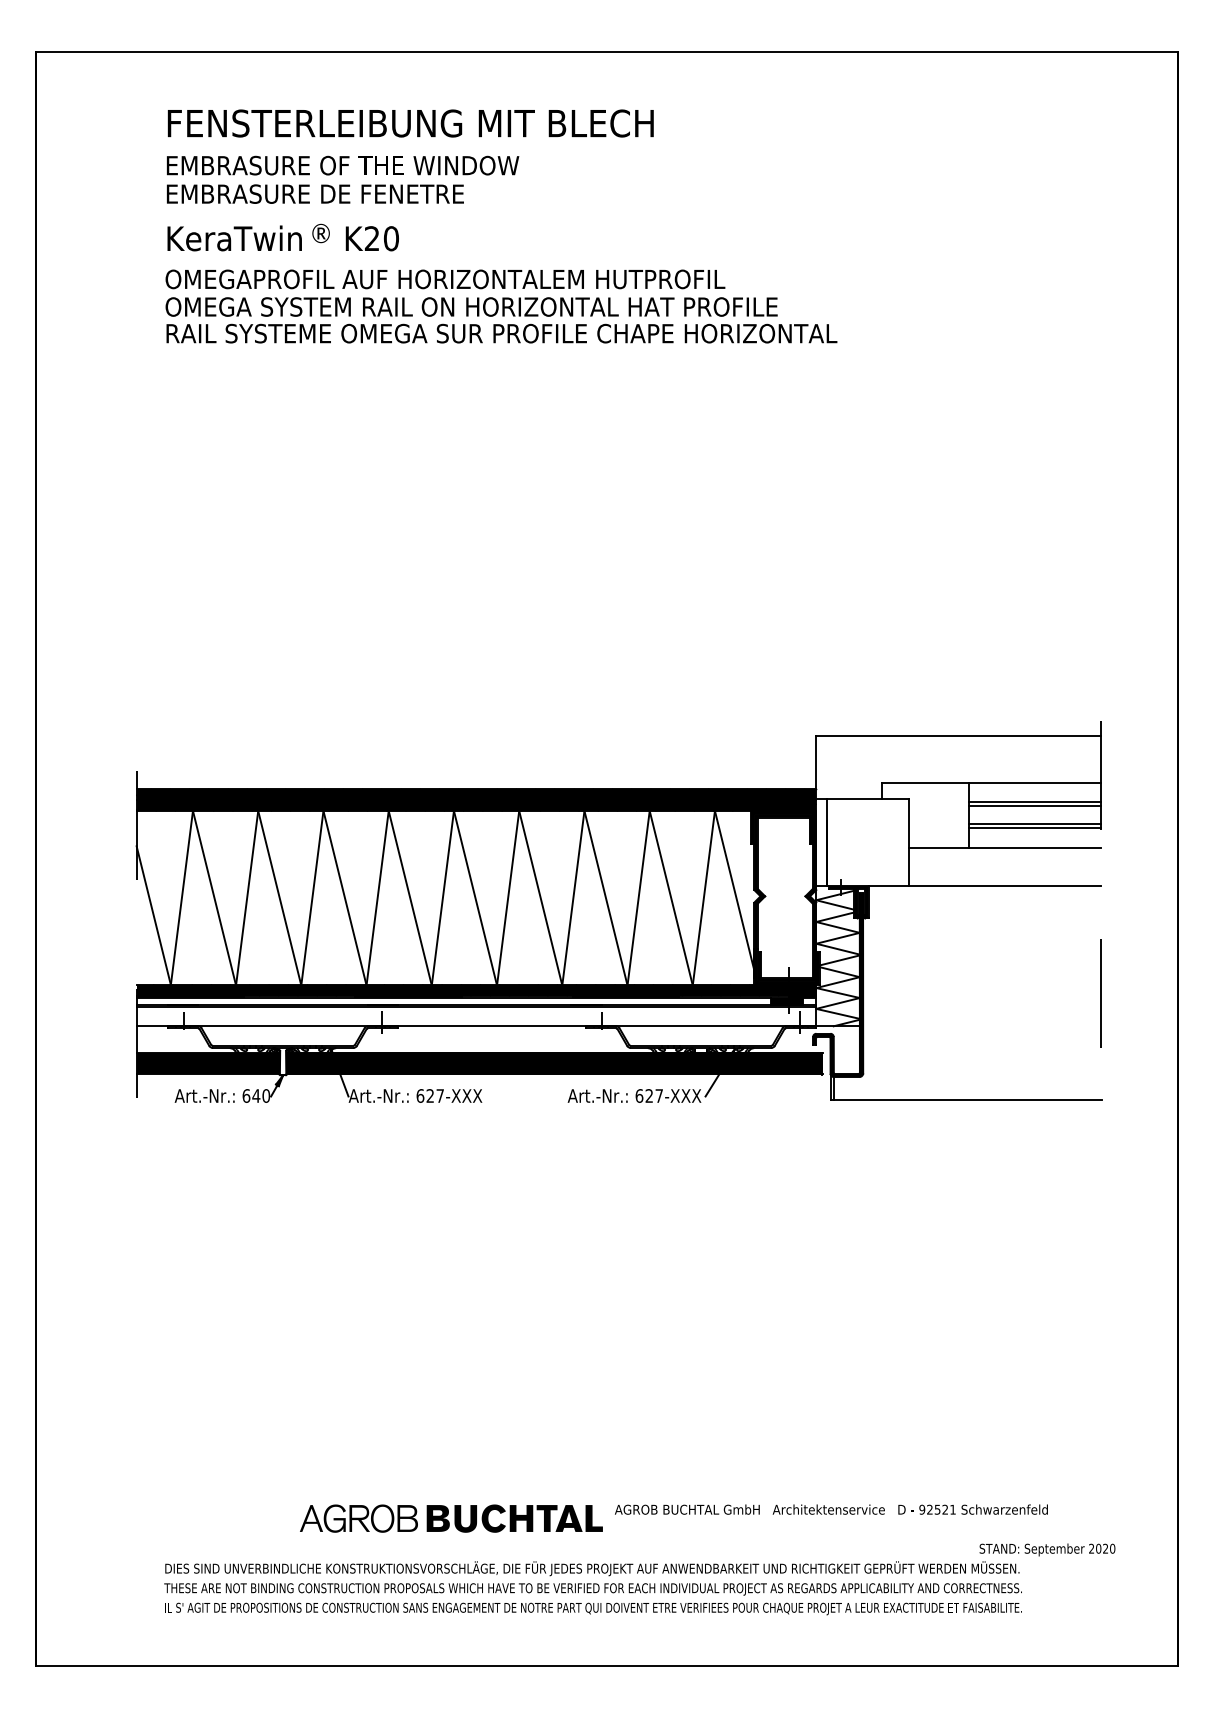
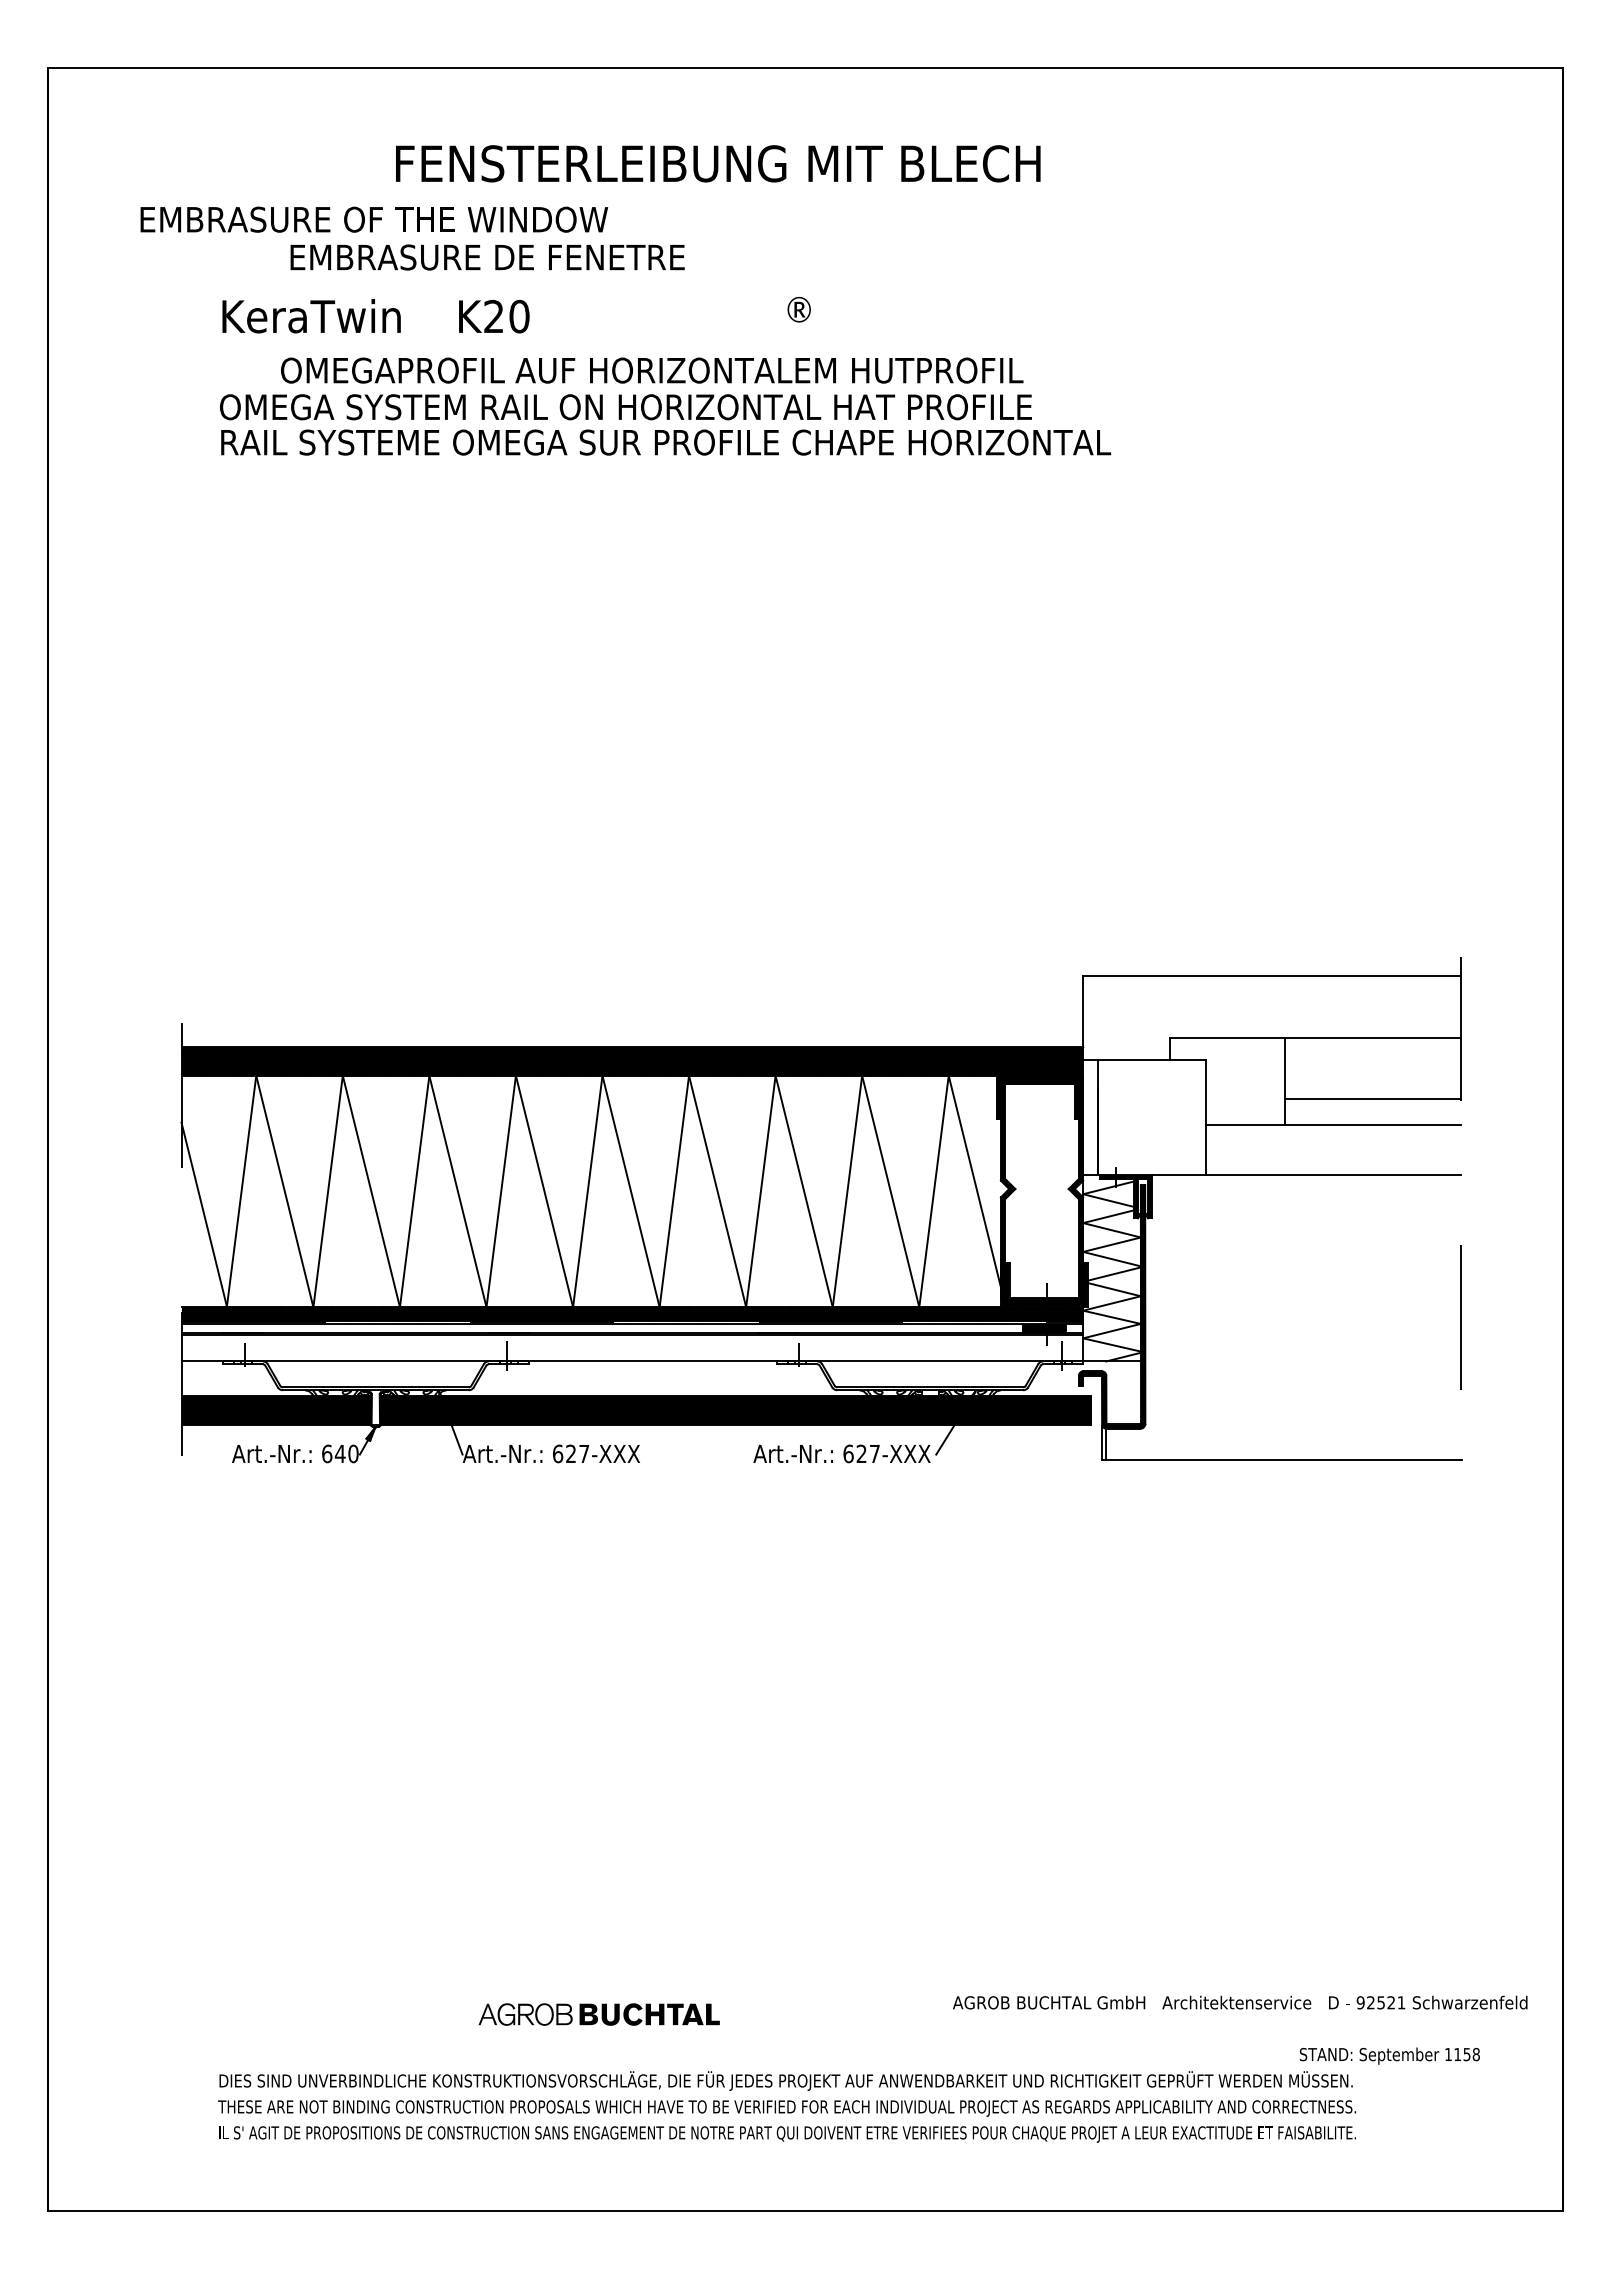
text: (411, 123) -> (718, 163), moved
text: (343, 165) -> (374, 219), moved
text: (315, 194) -> (487, 257), moved
text: (320, 233) -> (798, 309), moved
text: (445, 279) -> (652, 370), moved
line: (1034, 802) -> (1372, 1064), removed
line: (1034, 806) -> (1372, 1069), removed
line: (1034, 823) -> (1372, 1092), removed
text: (831, 1509) -> (1240, 2002), moved
part: (451, 1518) -> (599, 2014), size x0.6
text: (1102, 1548) -> (1462, 2054), 2020 -> 1158

